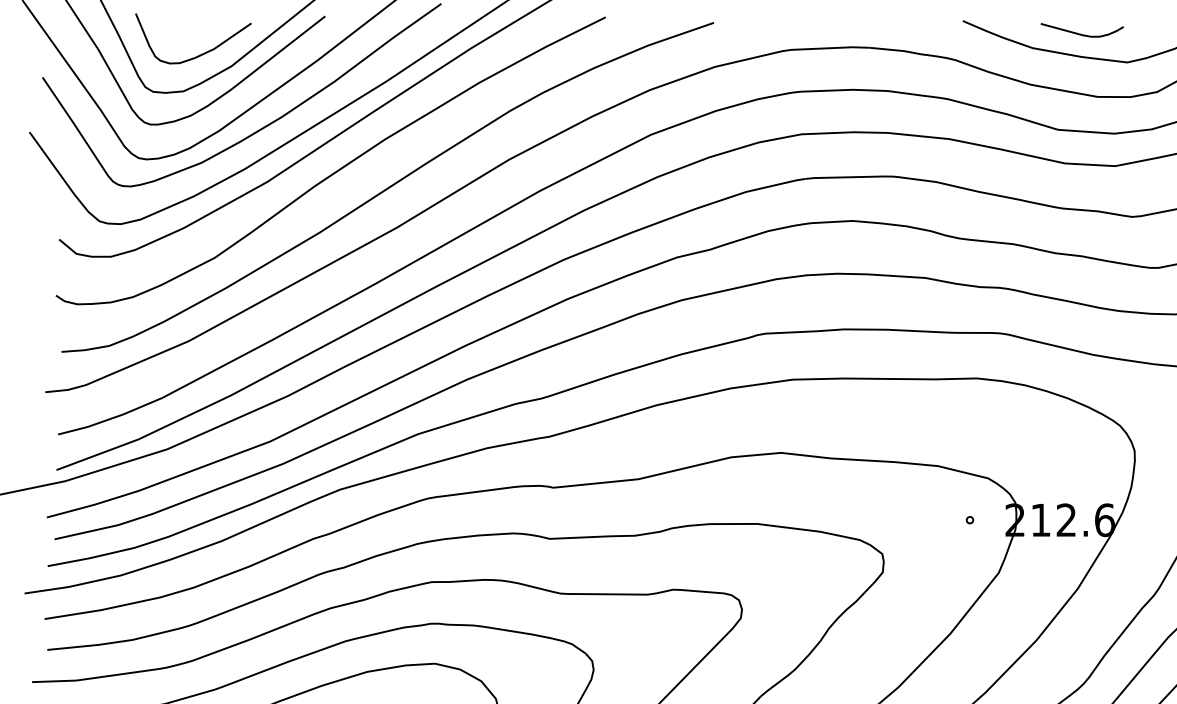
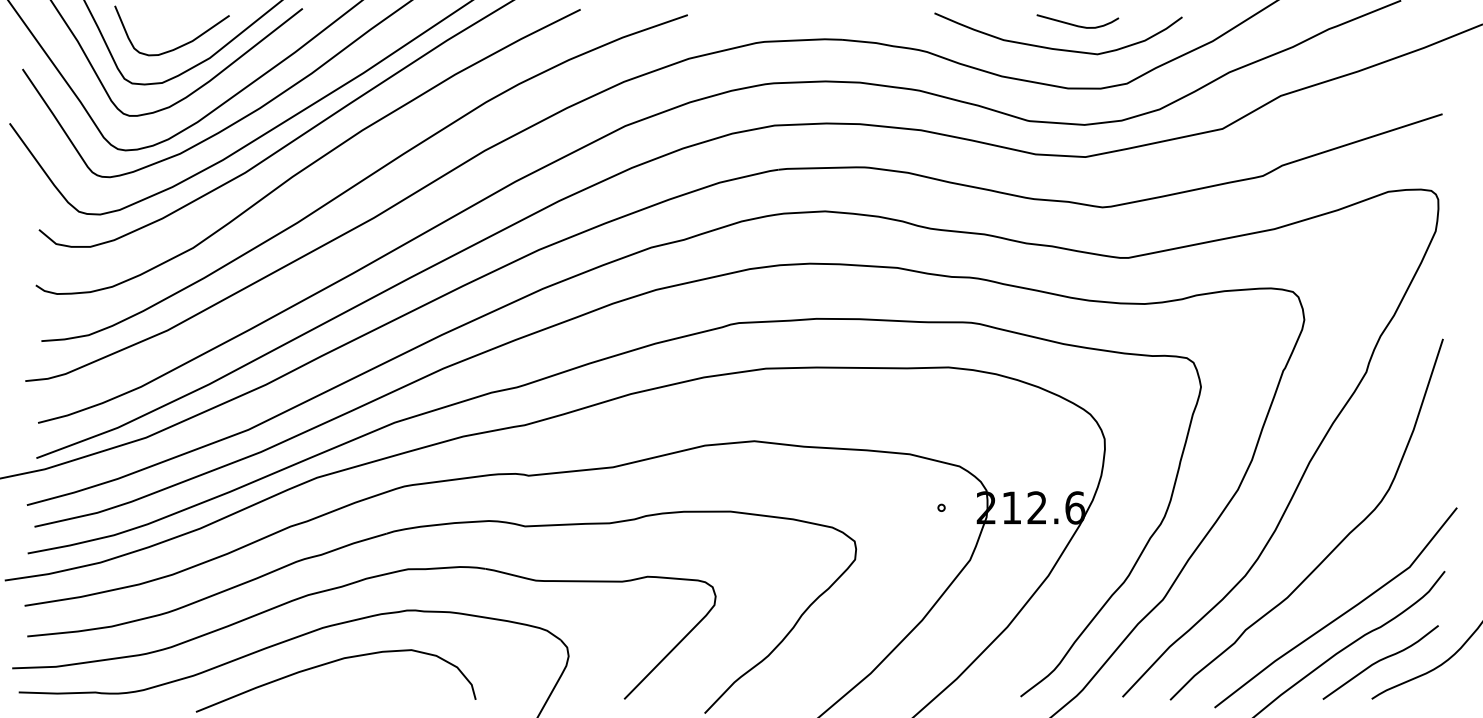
curve: (1079, 33) -> (1075, 24), moved

